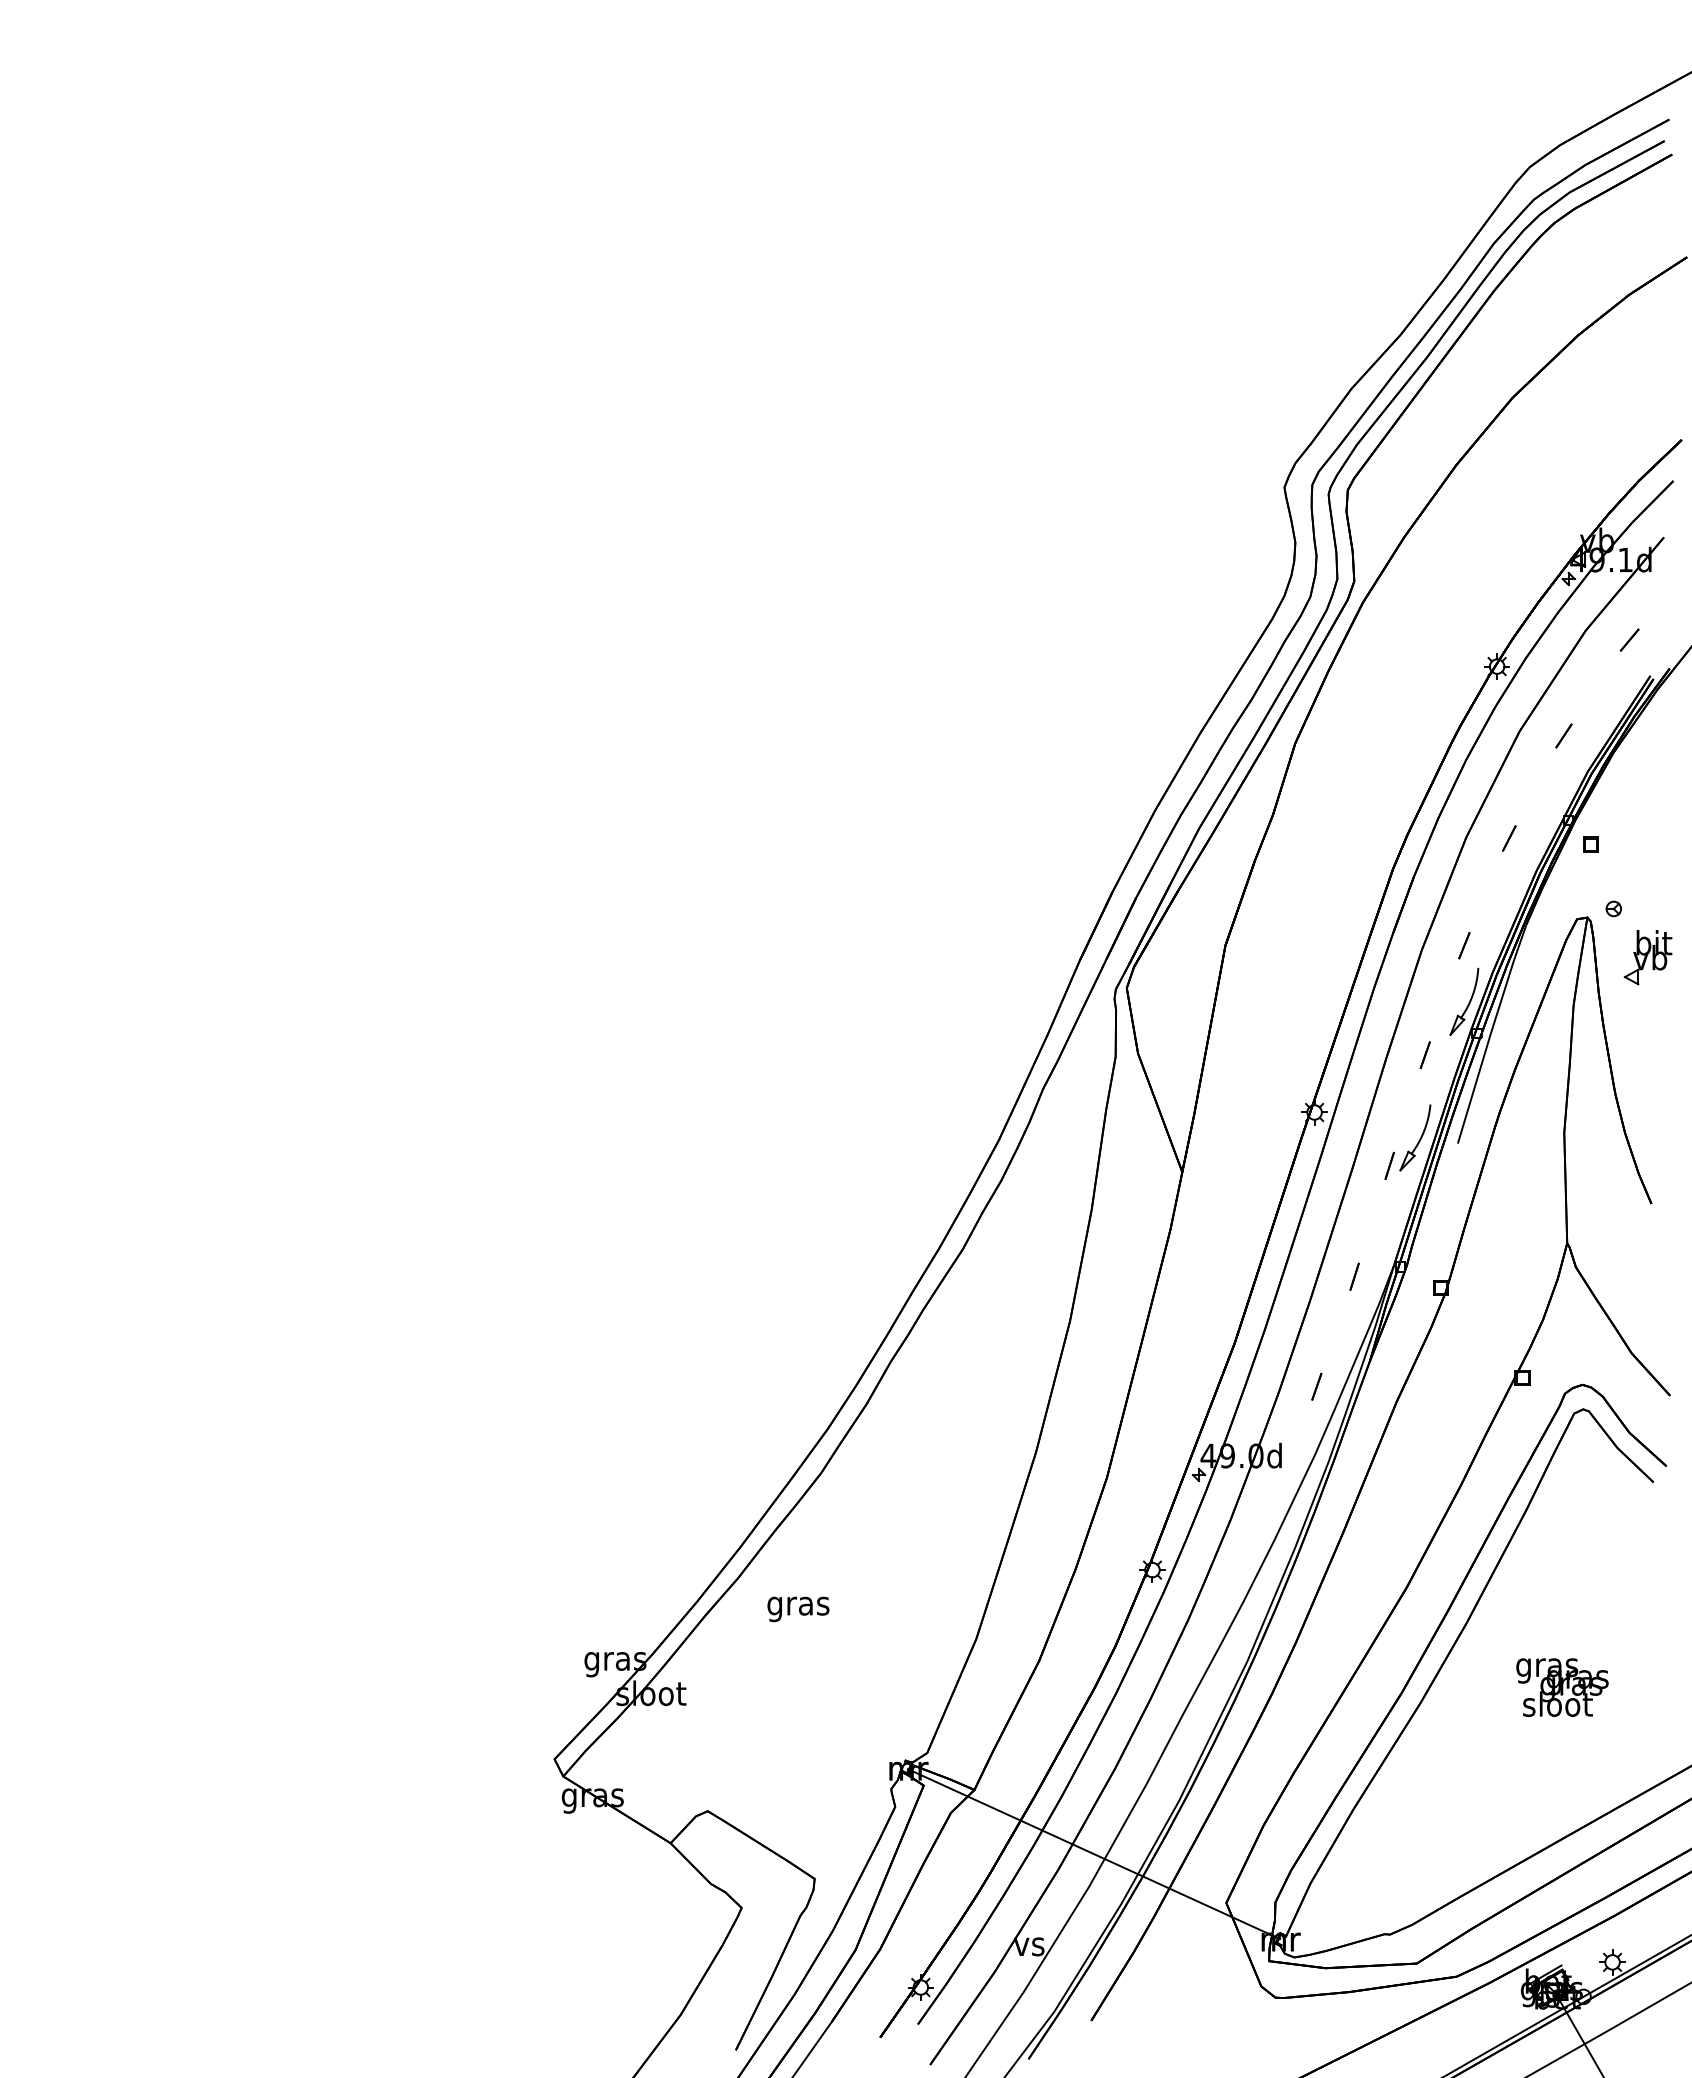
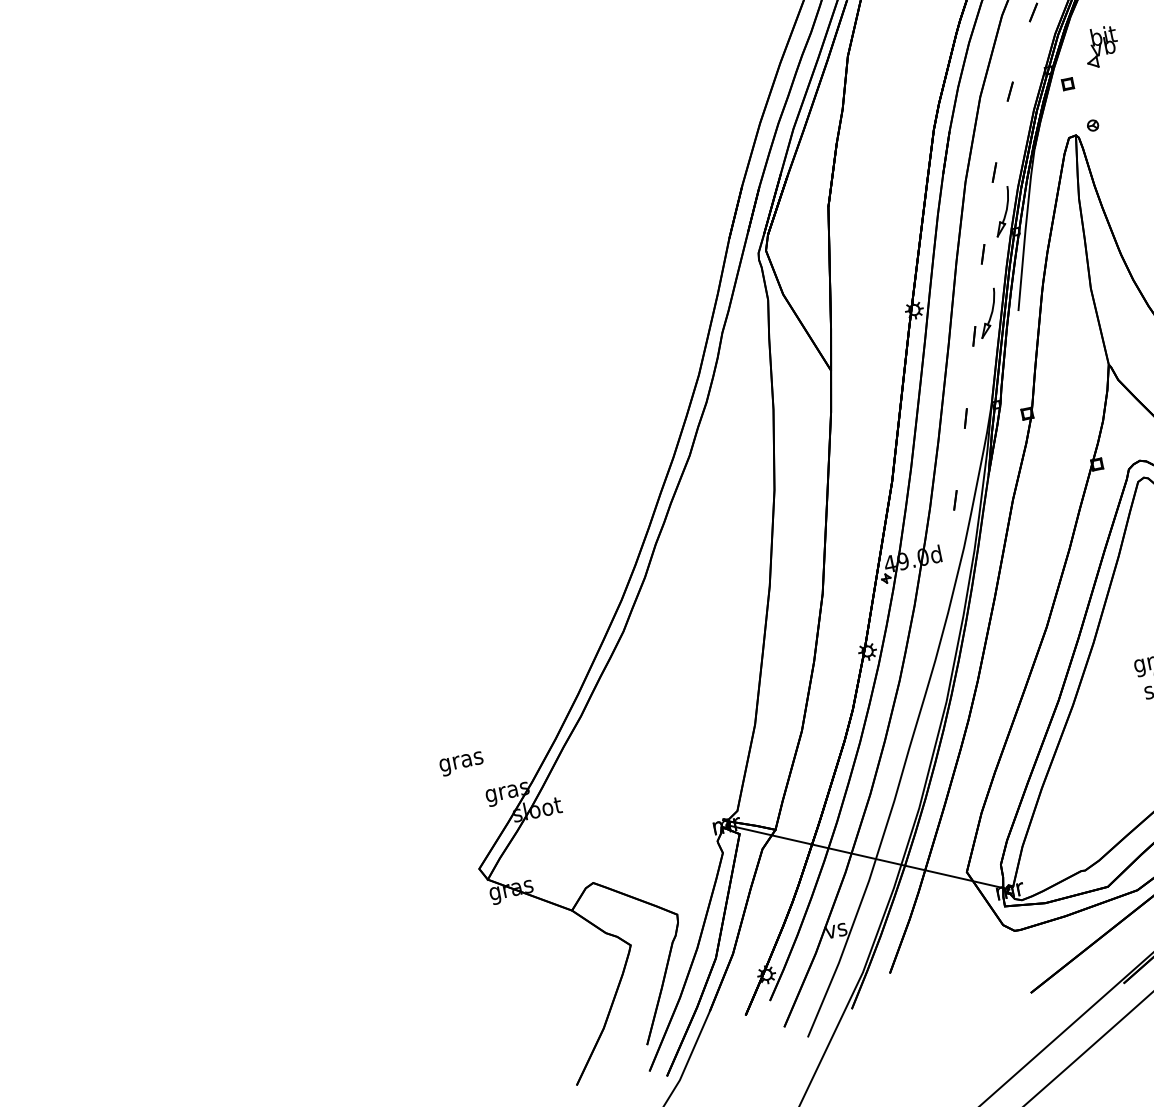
part: (1647, 957) -> (1101, 46), moved
text: (798, 1609) -> (461, 764), moved

